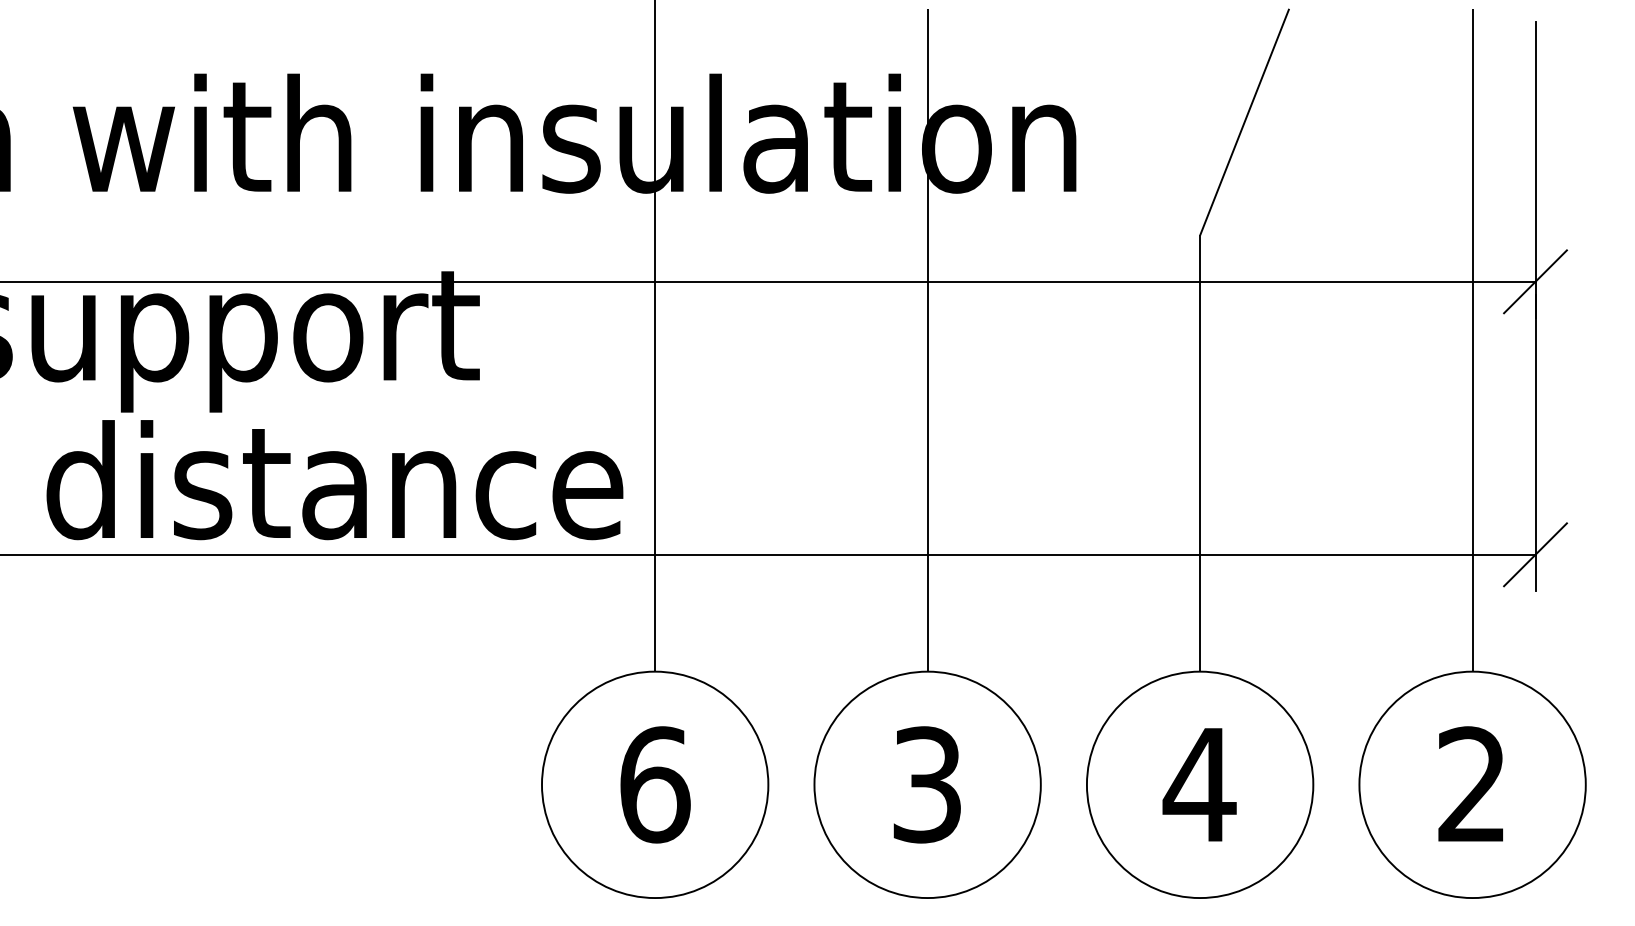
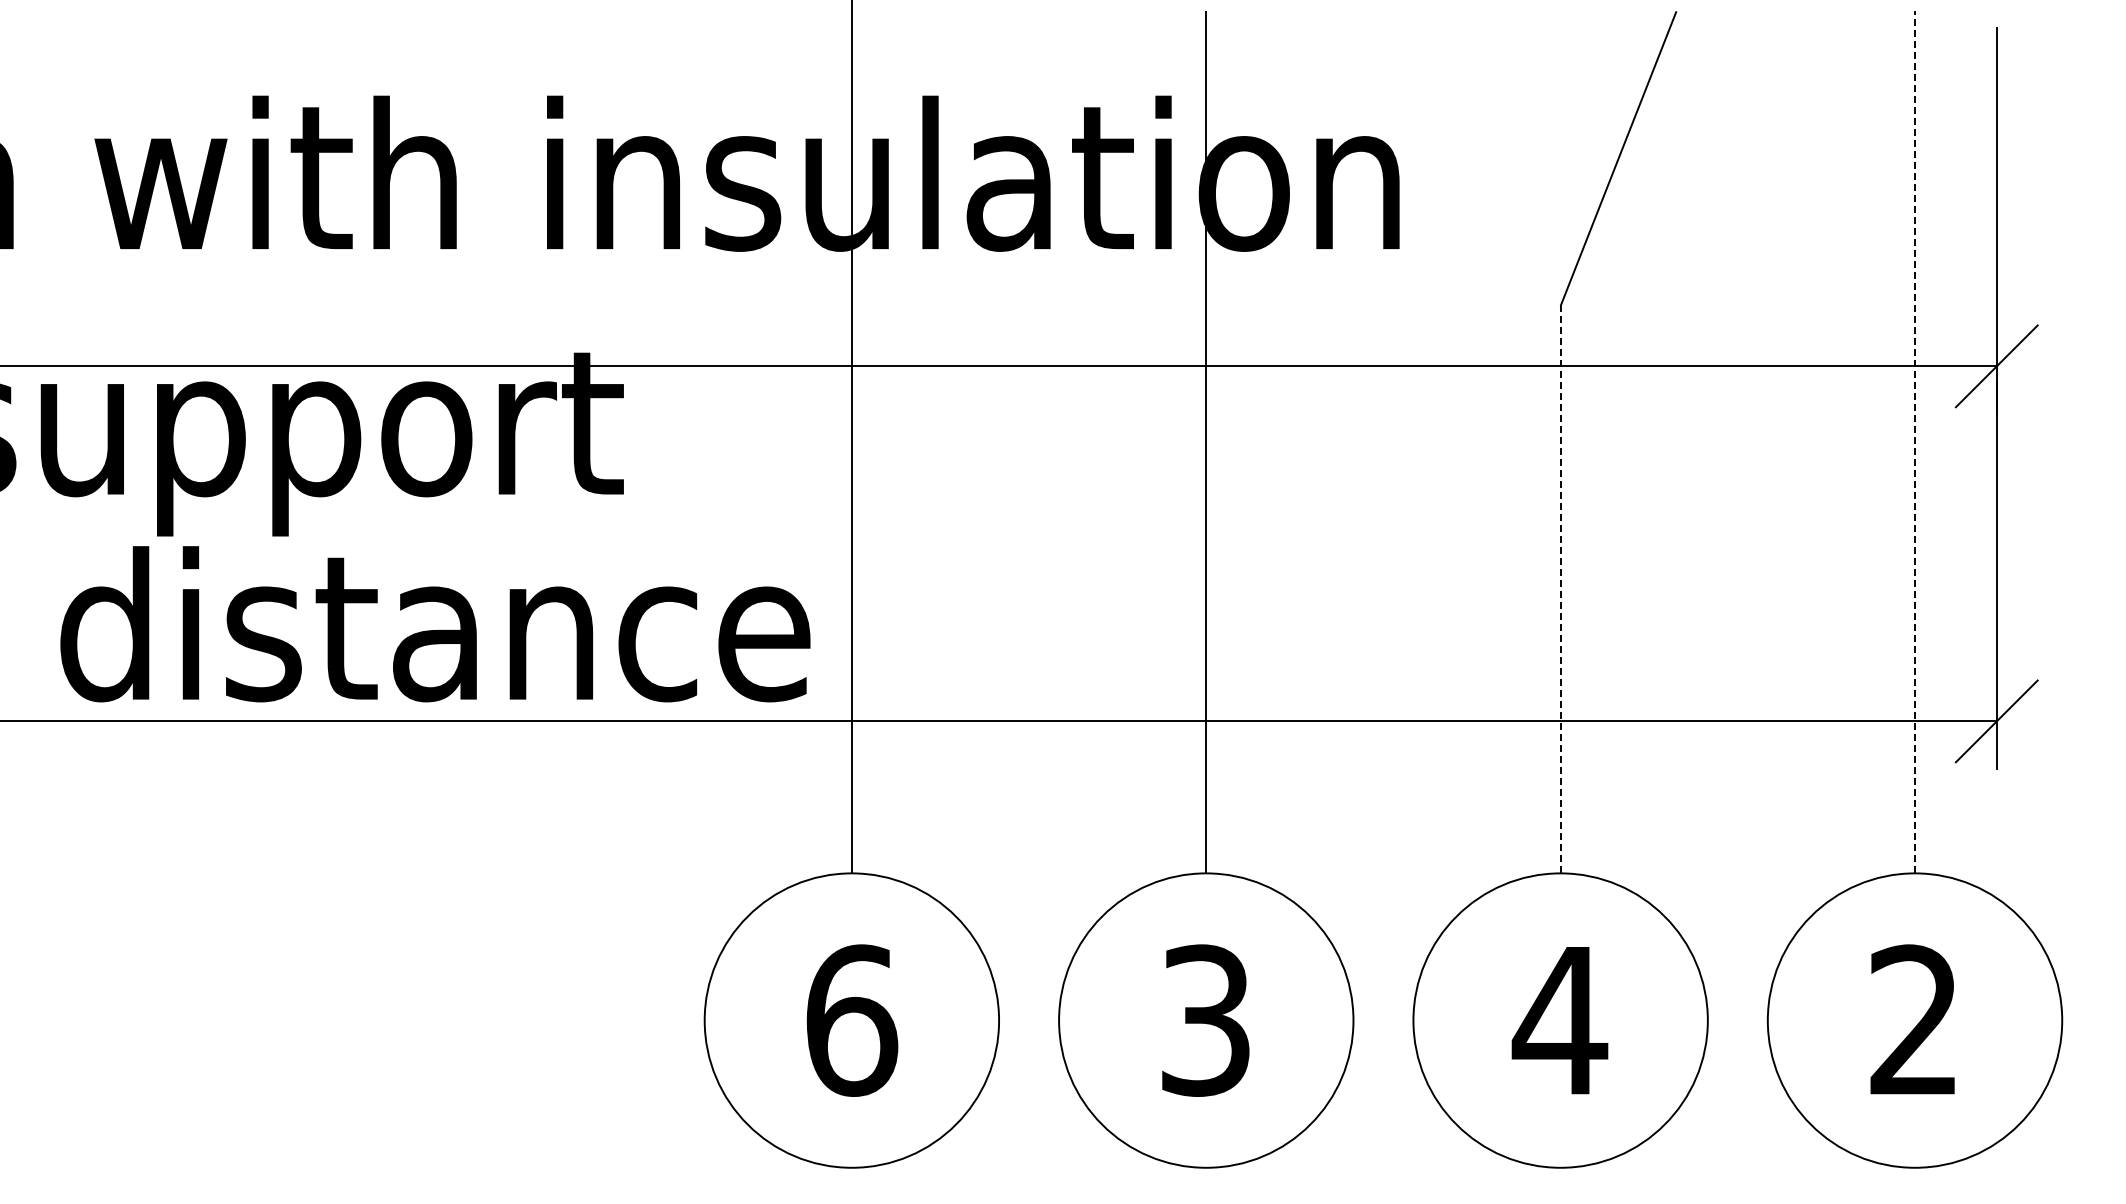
line: (1472, 339) -> (1915, 441), solid -> dashed
line: (1200, 453) -> (1560, 589), solid -> dashed

